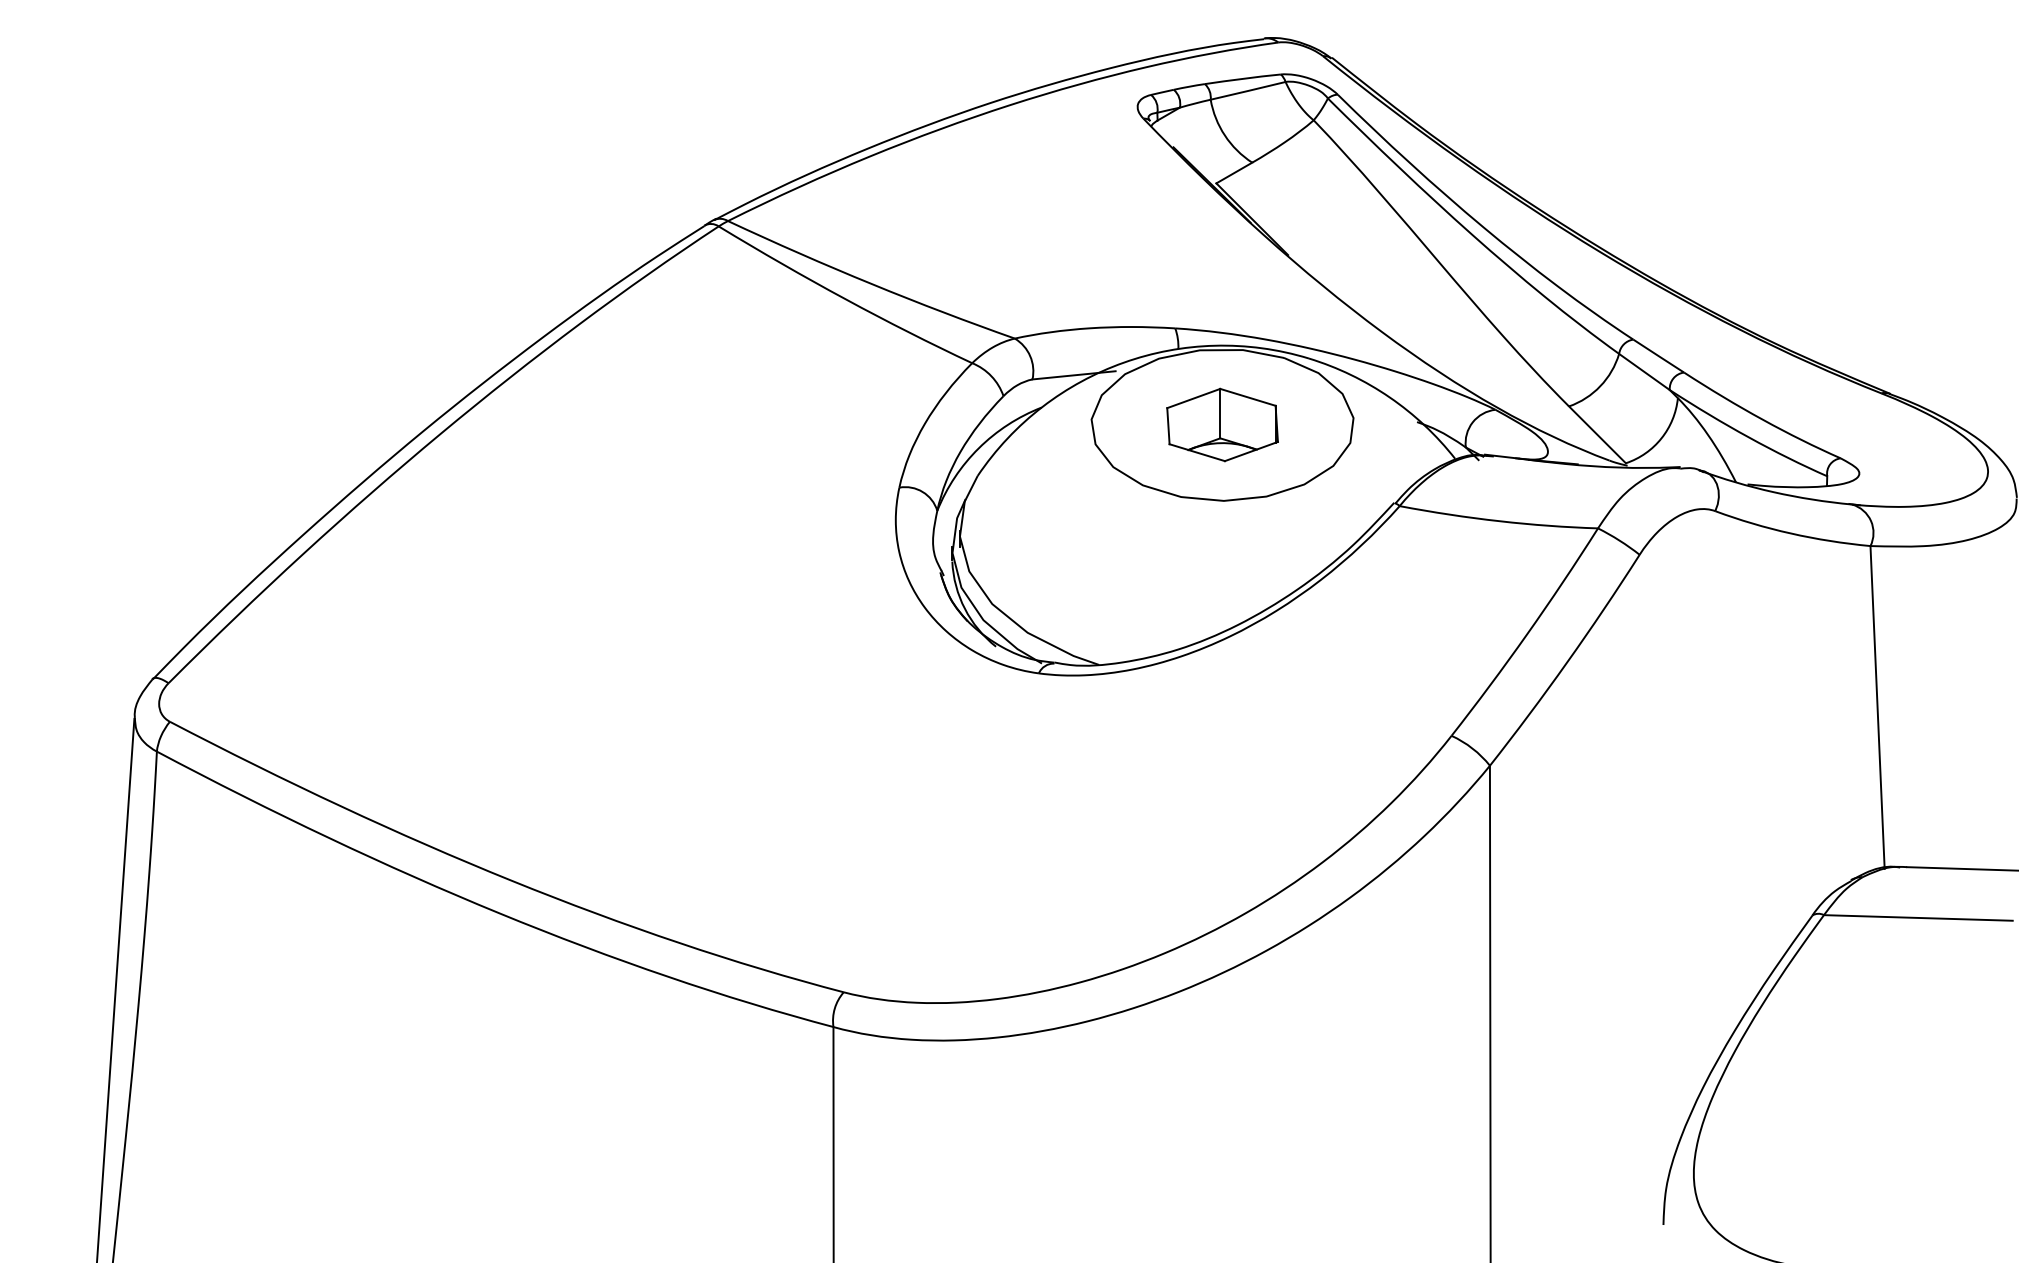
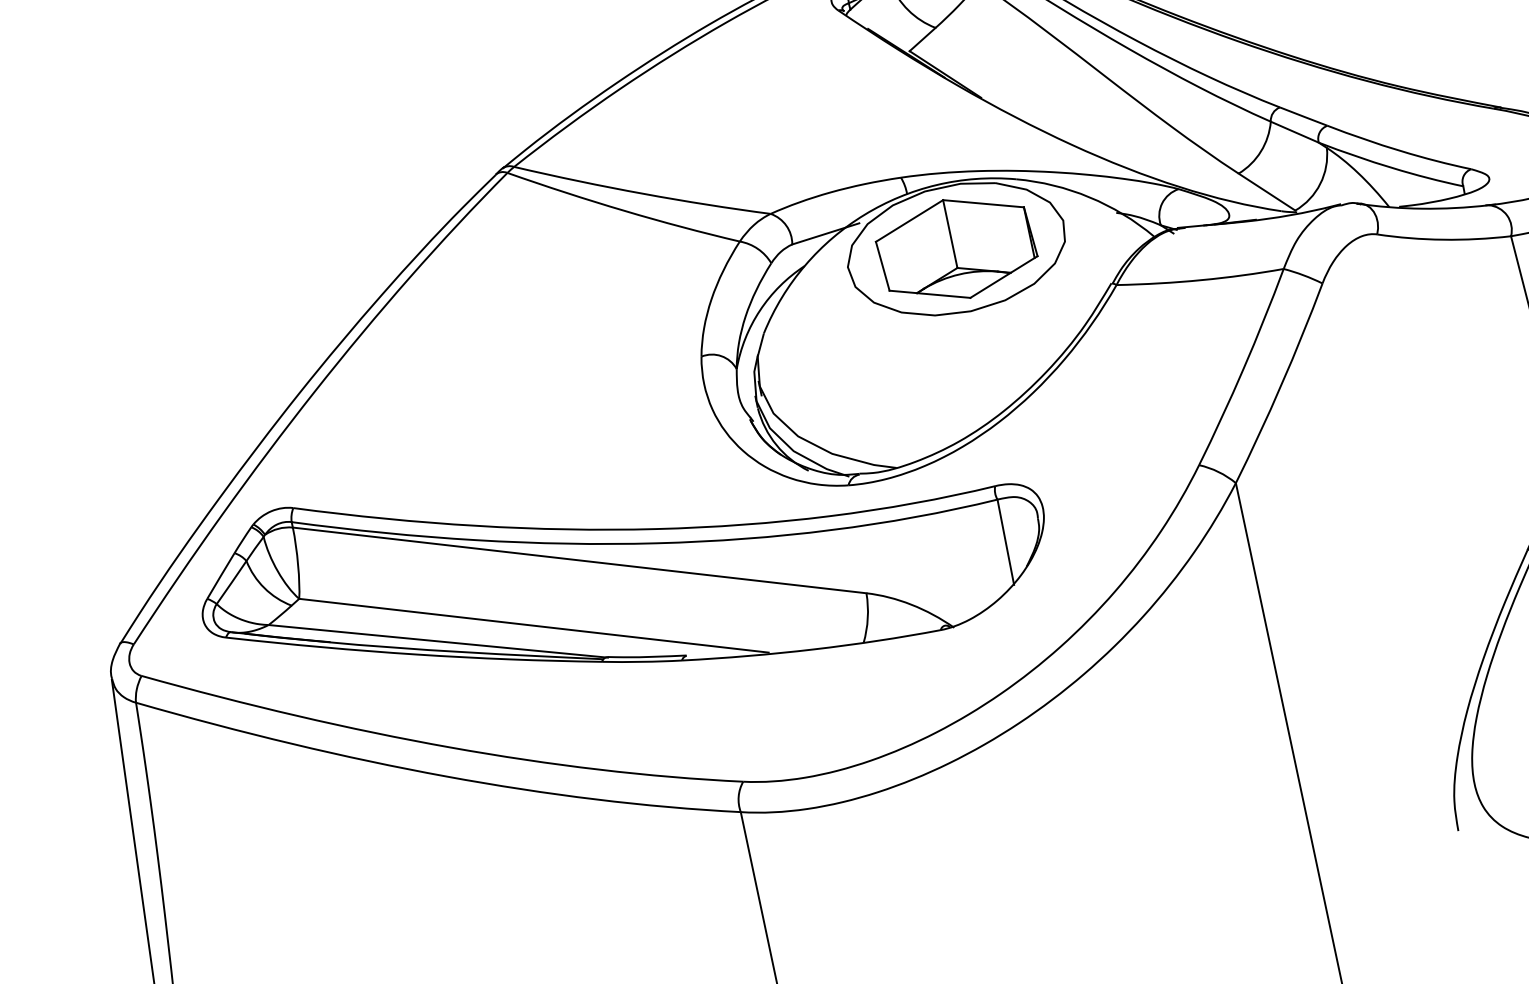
part: (1222, 424) -> (956, 248), size x1.67
part: (757, 712) -> (623, 566), added

